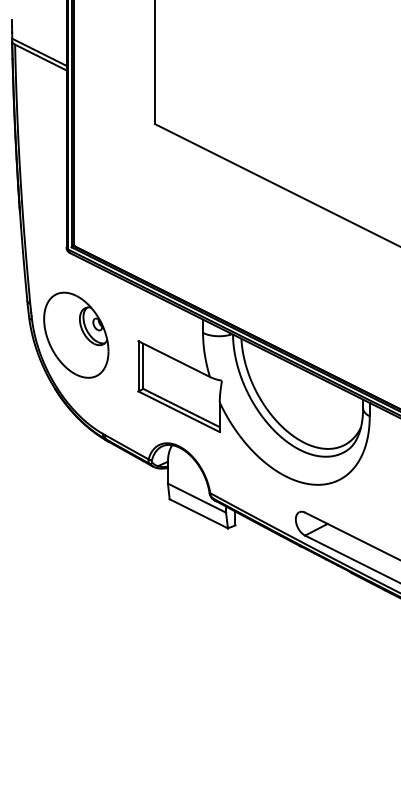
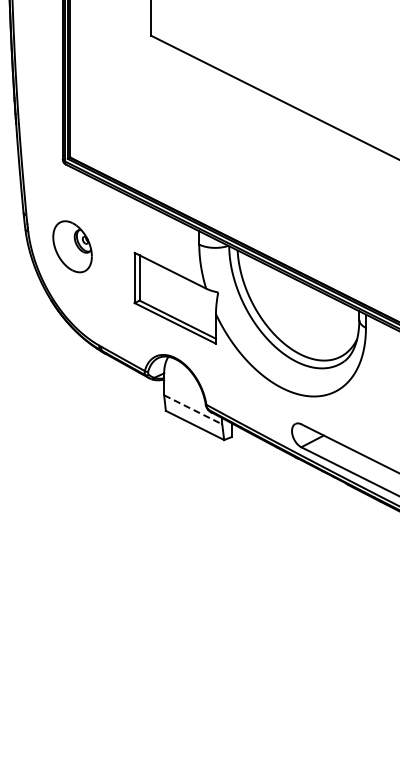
part: (76, 334) -> (72, 246), size x0.6
line: (197, 498) -> (193, 410), solid -> dashed

